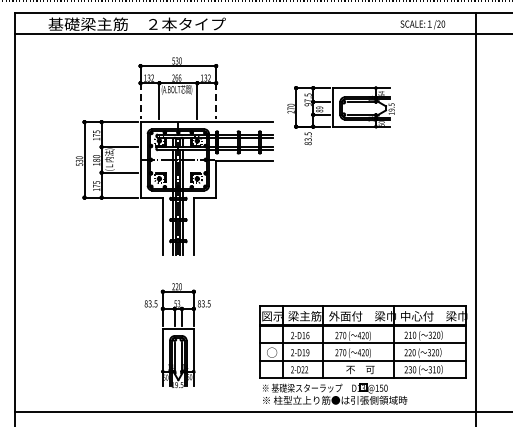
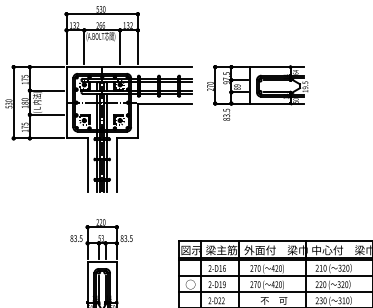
line: (140, 101) -> (66, 47), dashed -> solid
line: (216, 101) -> (138, 47), dashed -> solid
part: (340, 115) -> (257, 92), moved

